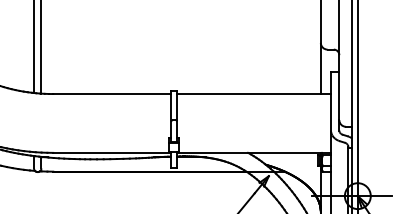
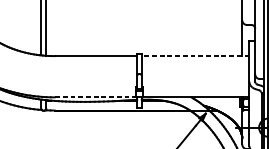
line: (254, 94) -> (195, 56), solid -> dashed
line: (112, 152) -> (96, 97), solid -> dashed

